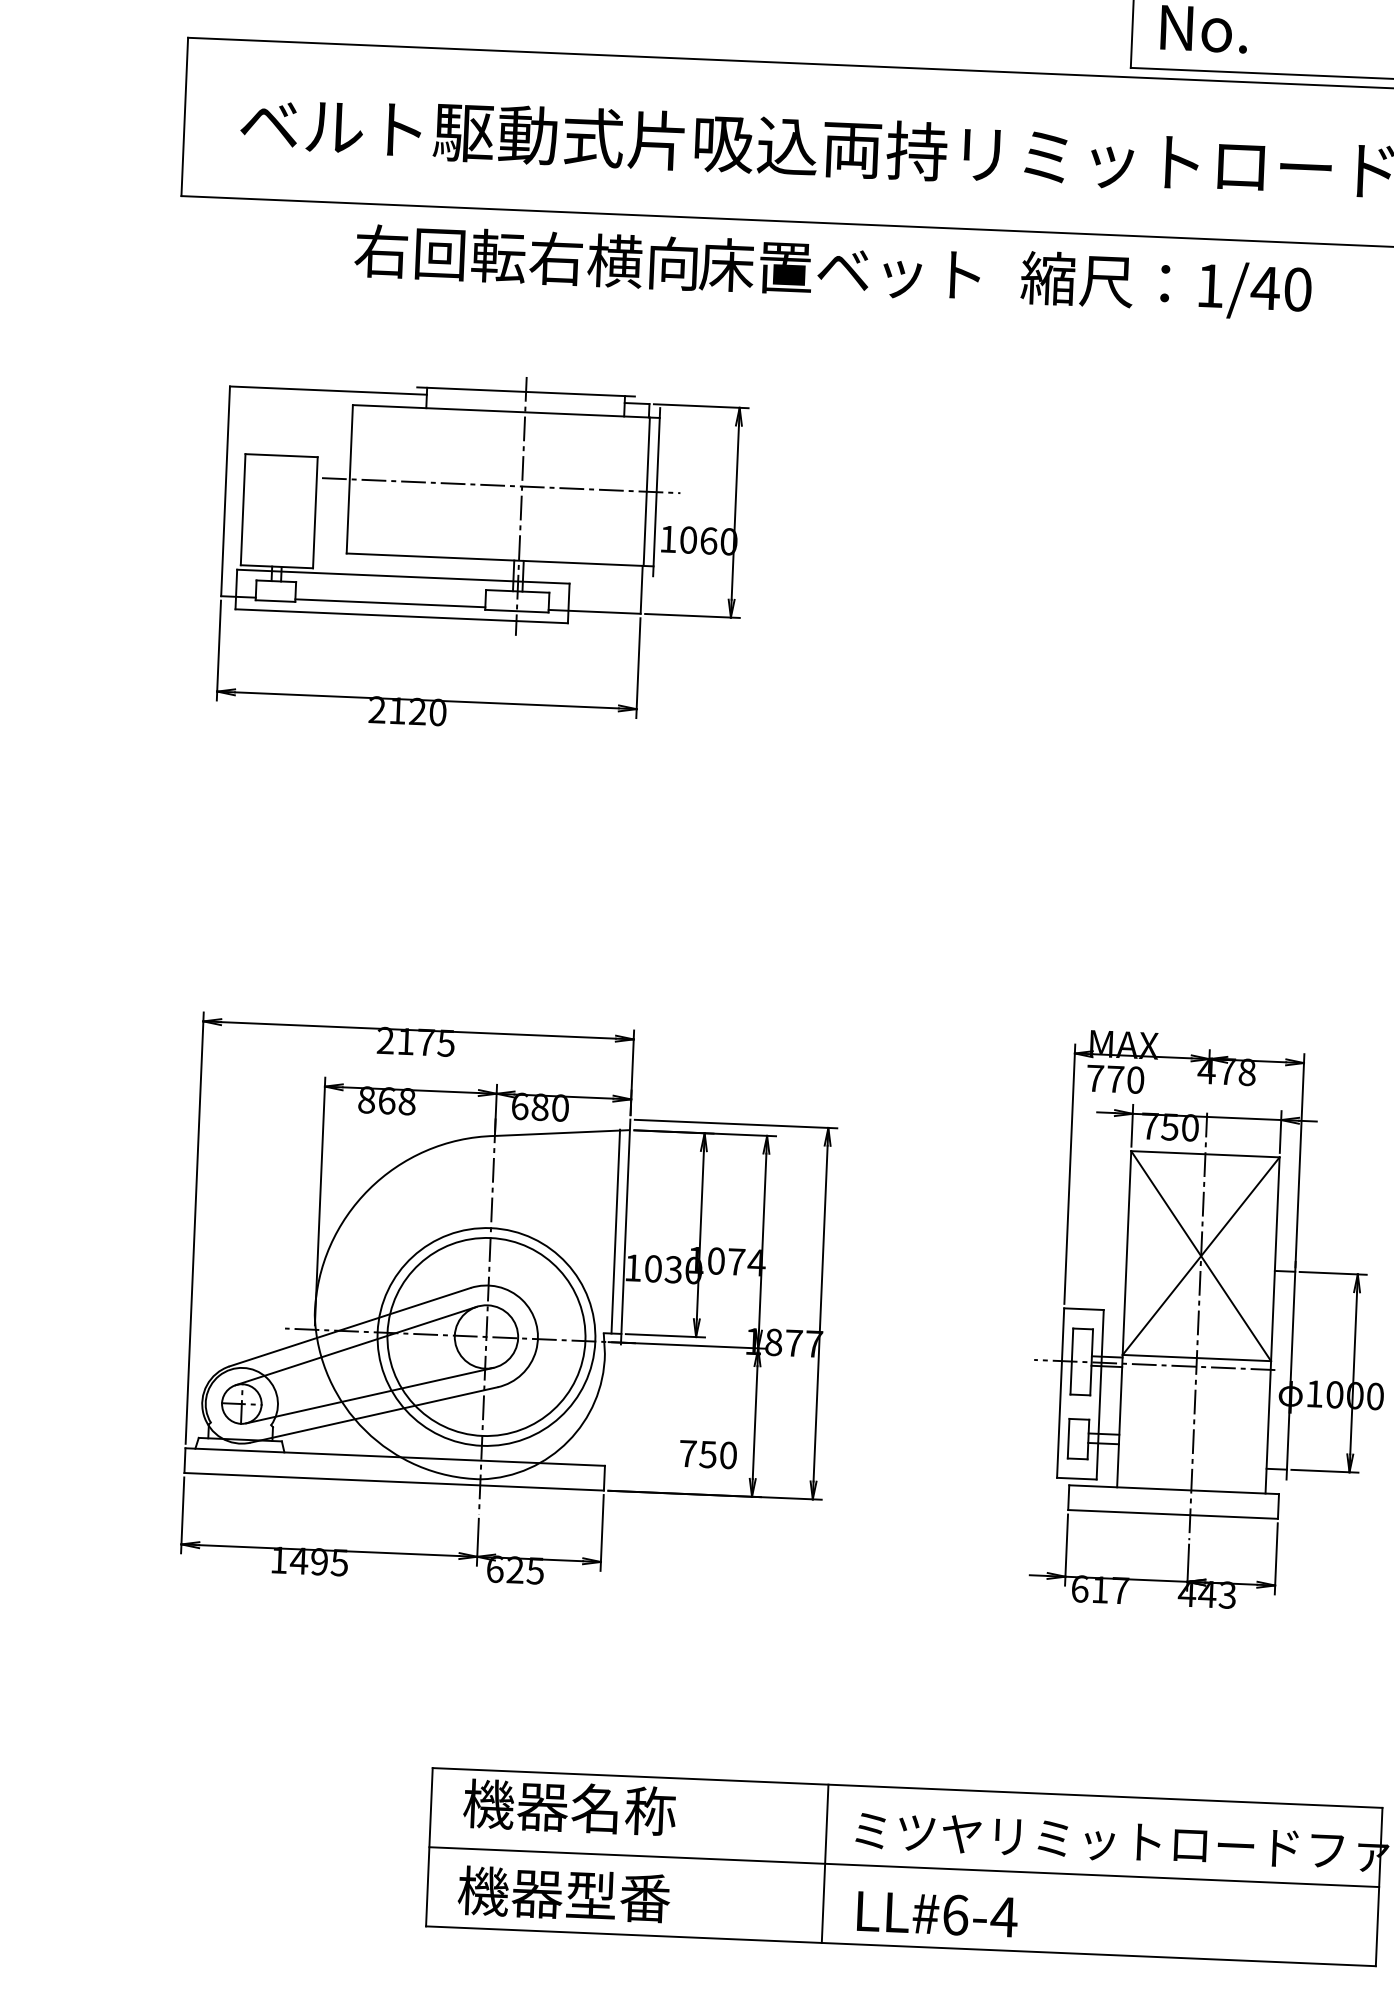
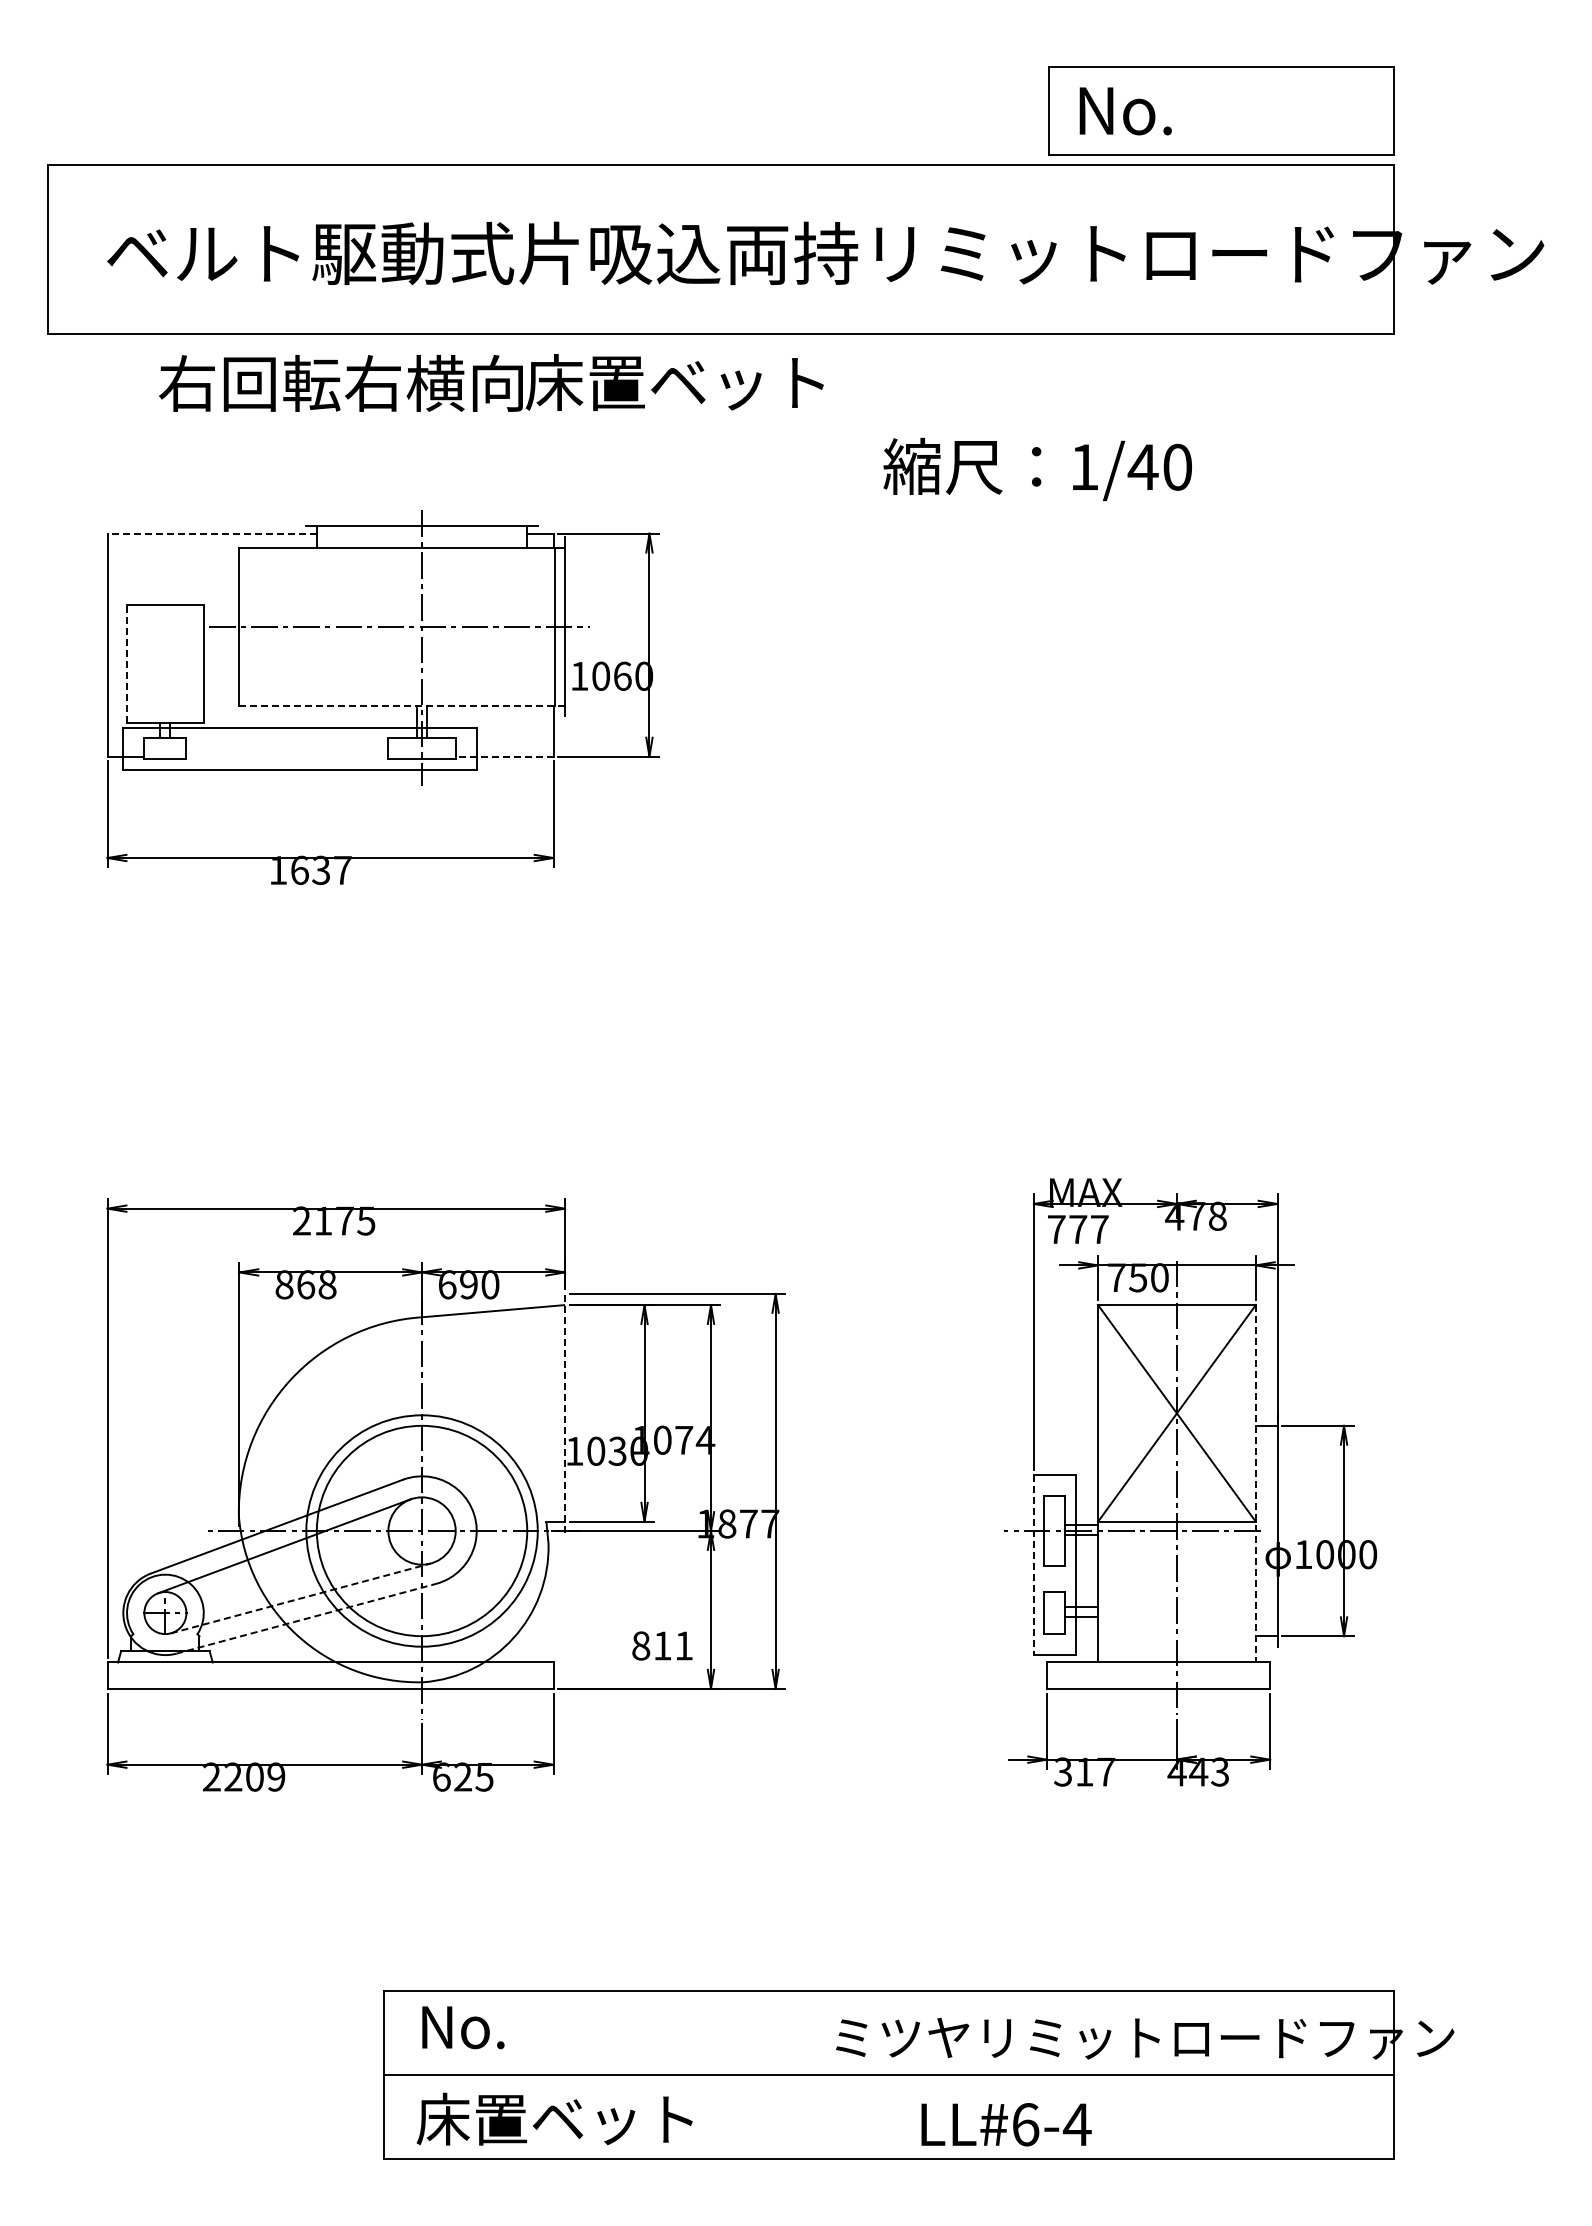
text: (667, 262) -> (491, 382), moved
text: (1166, 286) -> (1037, 469), moved
line: (328, 390) -> (212, 533), solid -> dashed
line: (243, 509) -> (127, 663), solid -> dashed
line: (499, 559) -> (401, 705), solid -> dashed
line: (390, 603) -> (287, 756), removed
line: (594, 611) -> (504, 756), solid -> dashed
text: (407, 711) -> (310, 870), 2120 -> 1637
text: (1135, 1080) -> (1099, 1229), 770 -> 777
text: (539, 1106) -> (468, 1284), 680 -> 690
line: (615, 1231) -> (554, 1413), removed
line: (626, 1231) -> (565, 1412), solid -> dashed
line: (1272, 1325) -> (1255, 1483), solid -> dashed
line: (1060, 1393) -> (1033, 1565), solid -> dashed
line: (369, 1395) -> (300, 1598), solid -> dashed
line: (374, 1414) -> (306, 1618), solid -> dashed
text: (708, 1454) -> (662, 1645), 750 -> 811
text: (309, 1560) -> (244, 1776), 1495 -> 2209
text: (1080, 1588) -> (1063, 1771), 617 -> 317
text: (569, 1807) -> (531, 2026), 機器名称 -> No.
line: (824, 1863) -> (804, 2074), removed
text: (587, 1894) -> (554, 2118), 機器型番 -> 床置ベット
text: (937, 1914) -> (1006, 2124), moved

